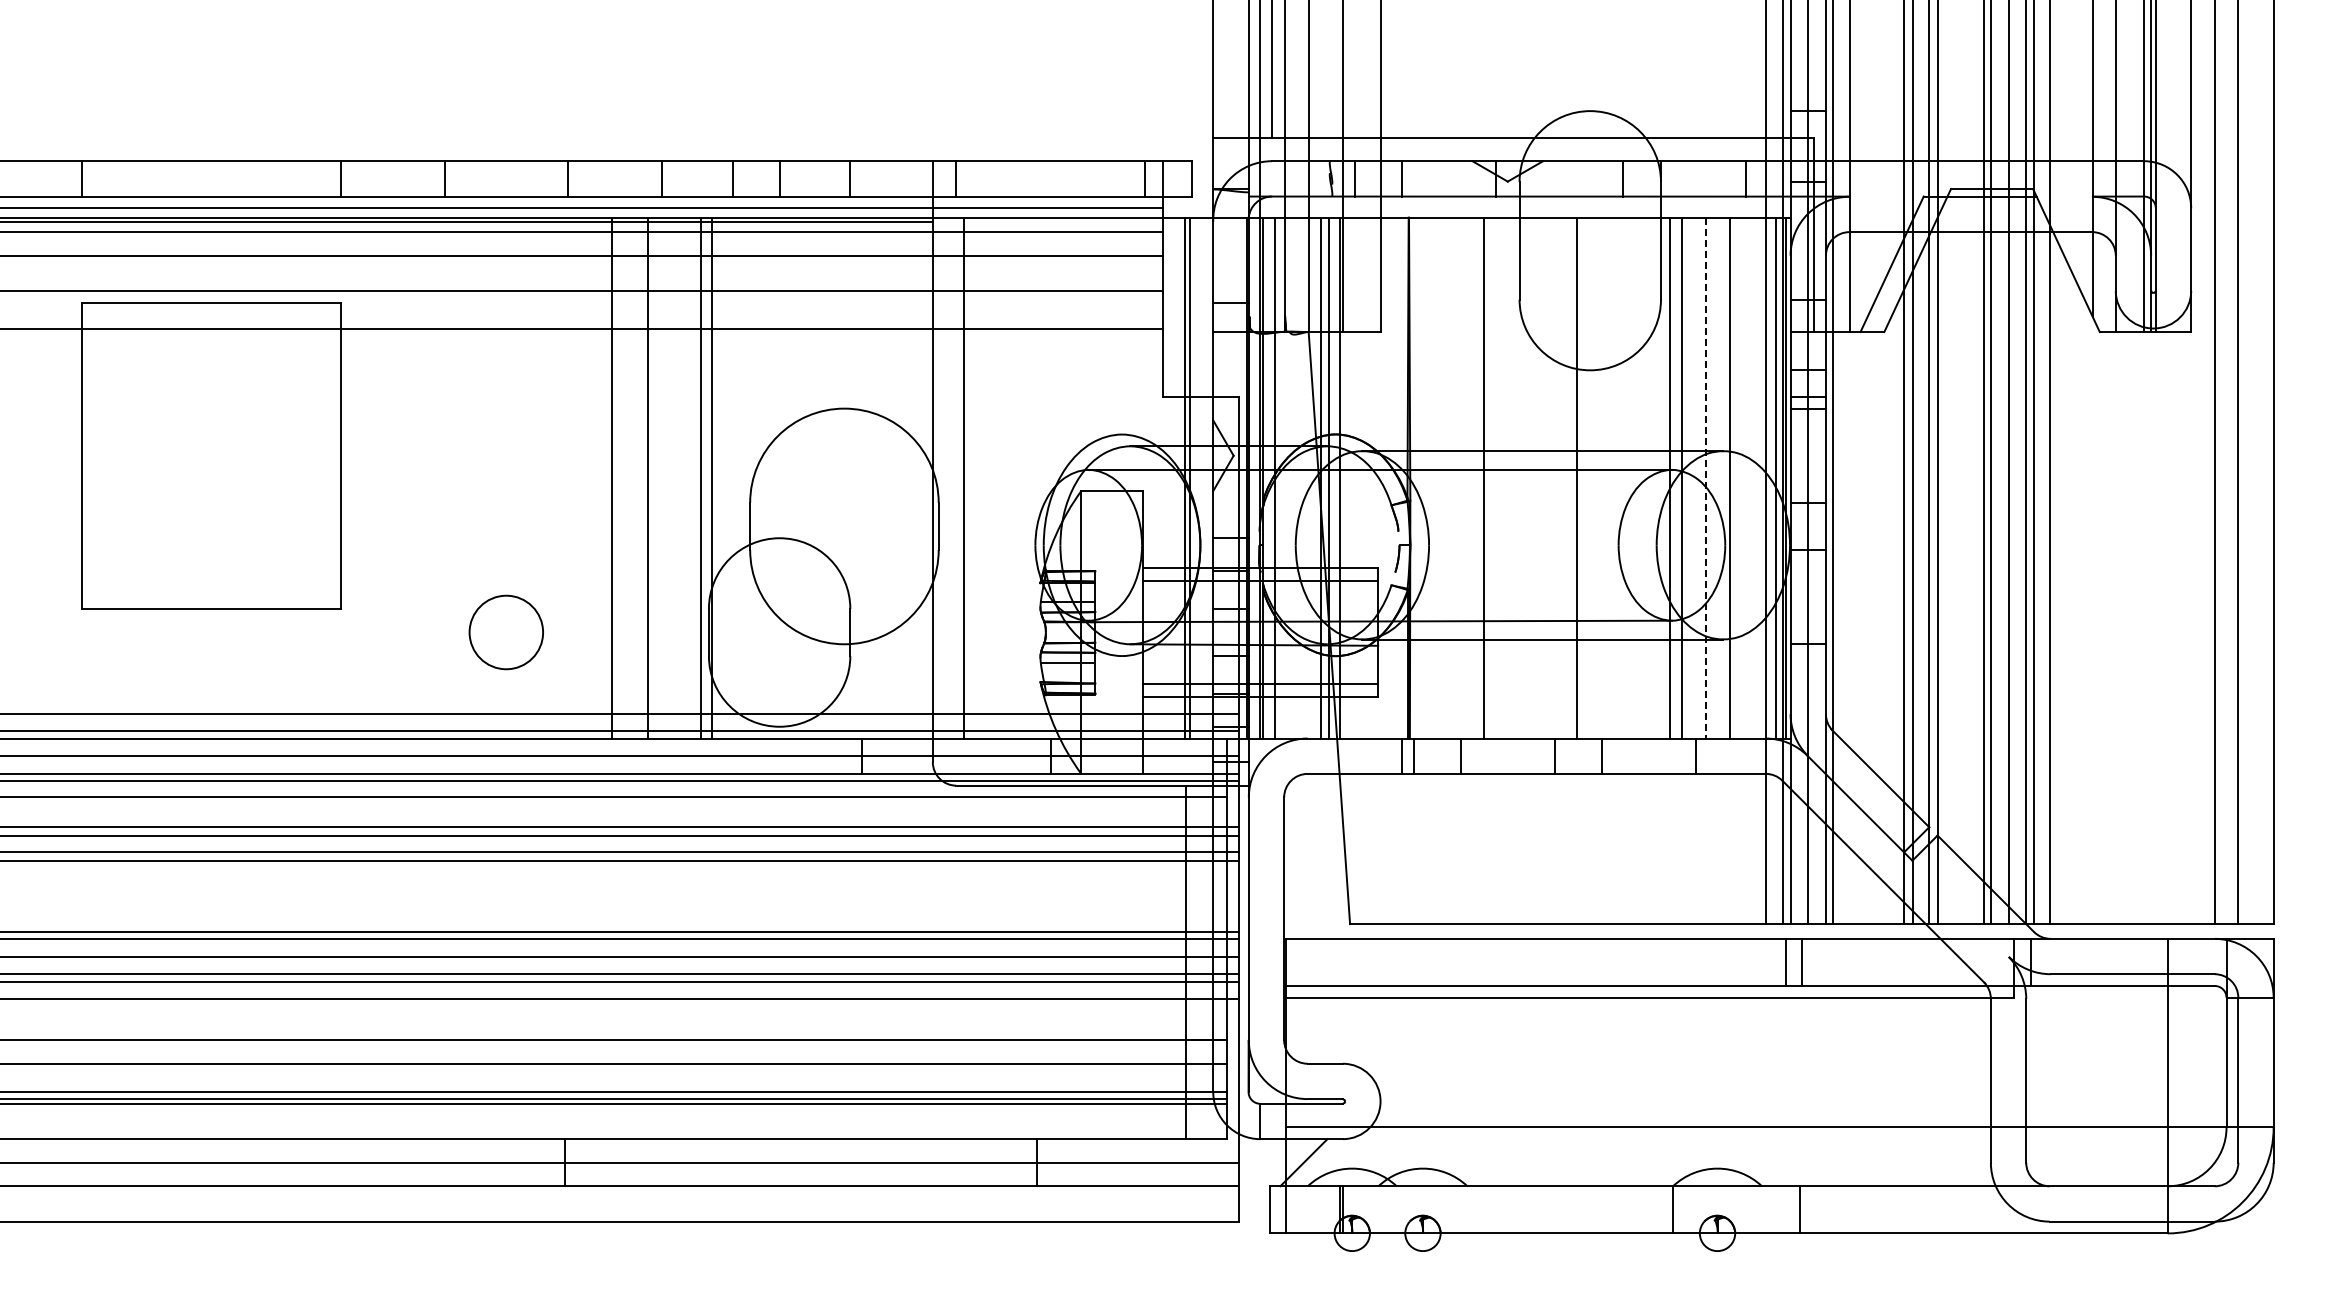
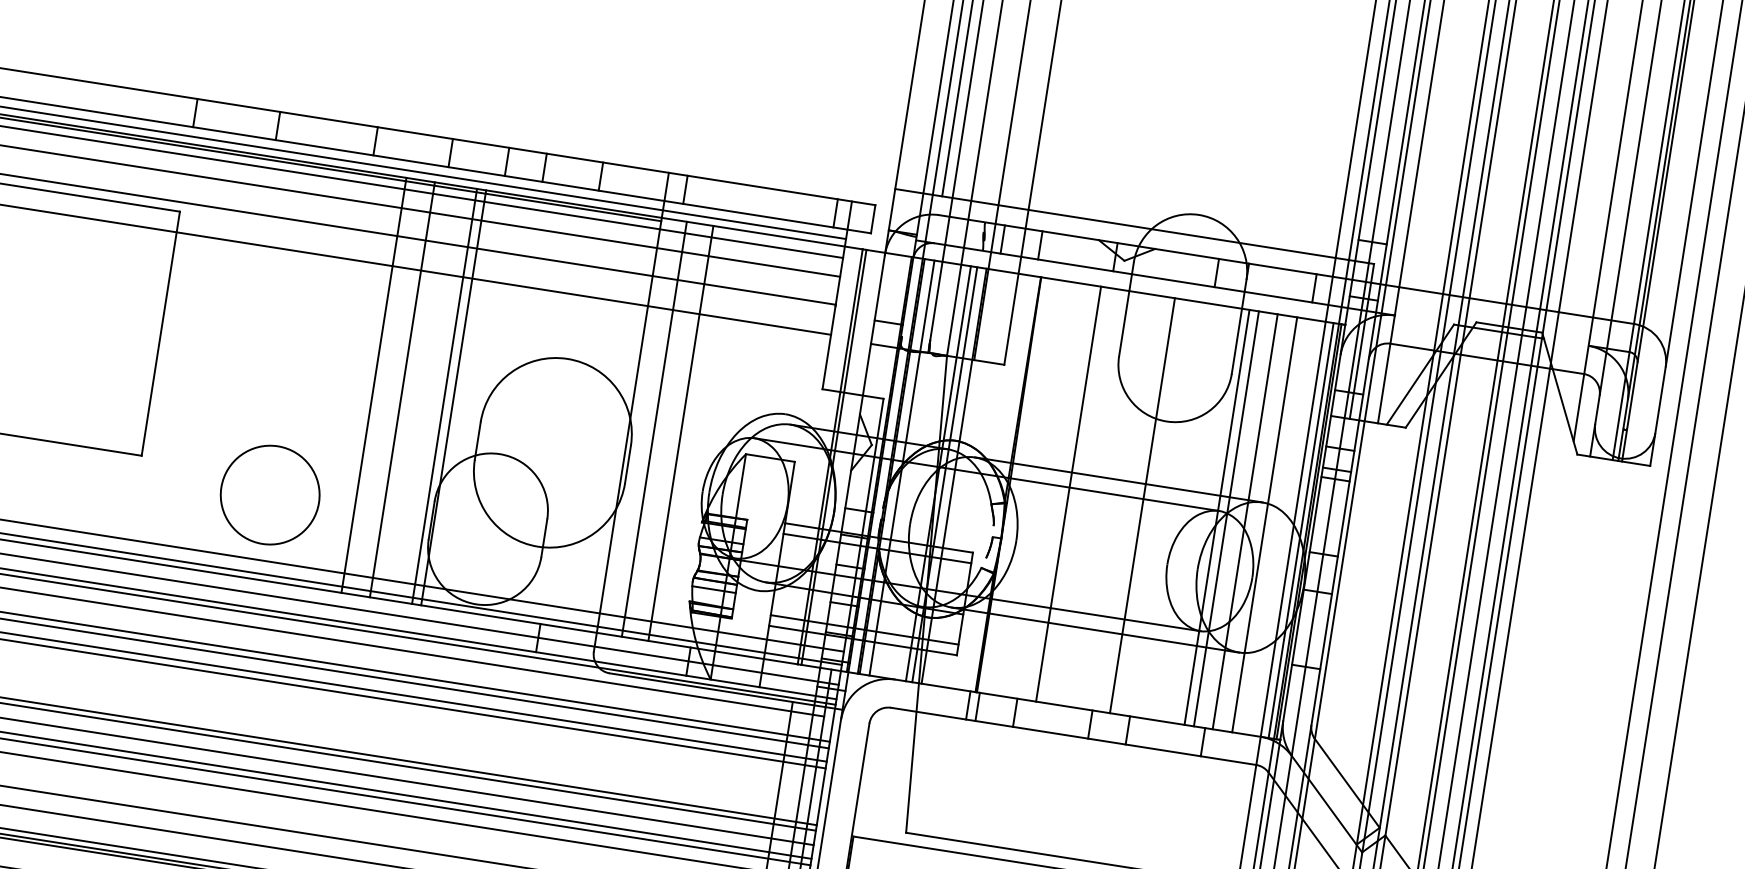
line: (997, 477) -> (680, 432), added
line: (1705, 478) -> (1244, 522), dashed -> solid
circle: (506, 632) -> (270, 495), size x1.67

